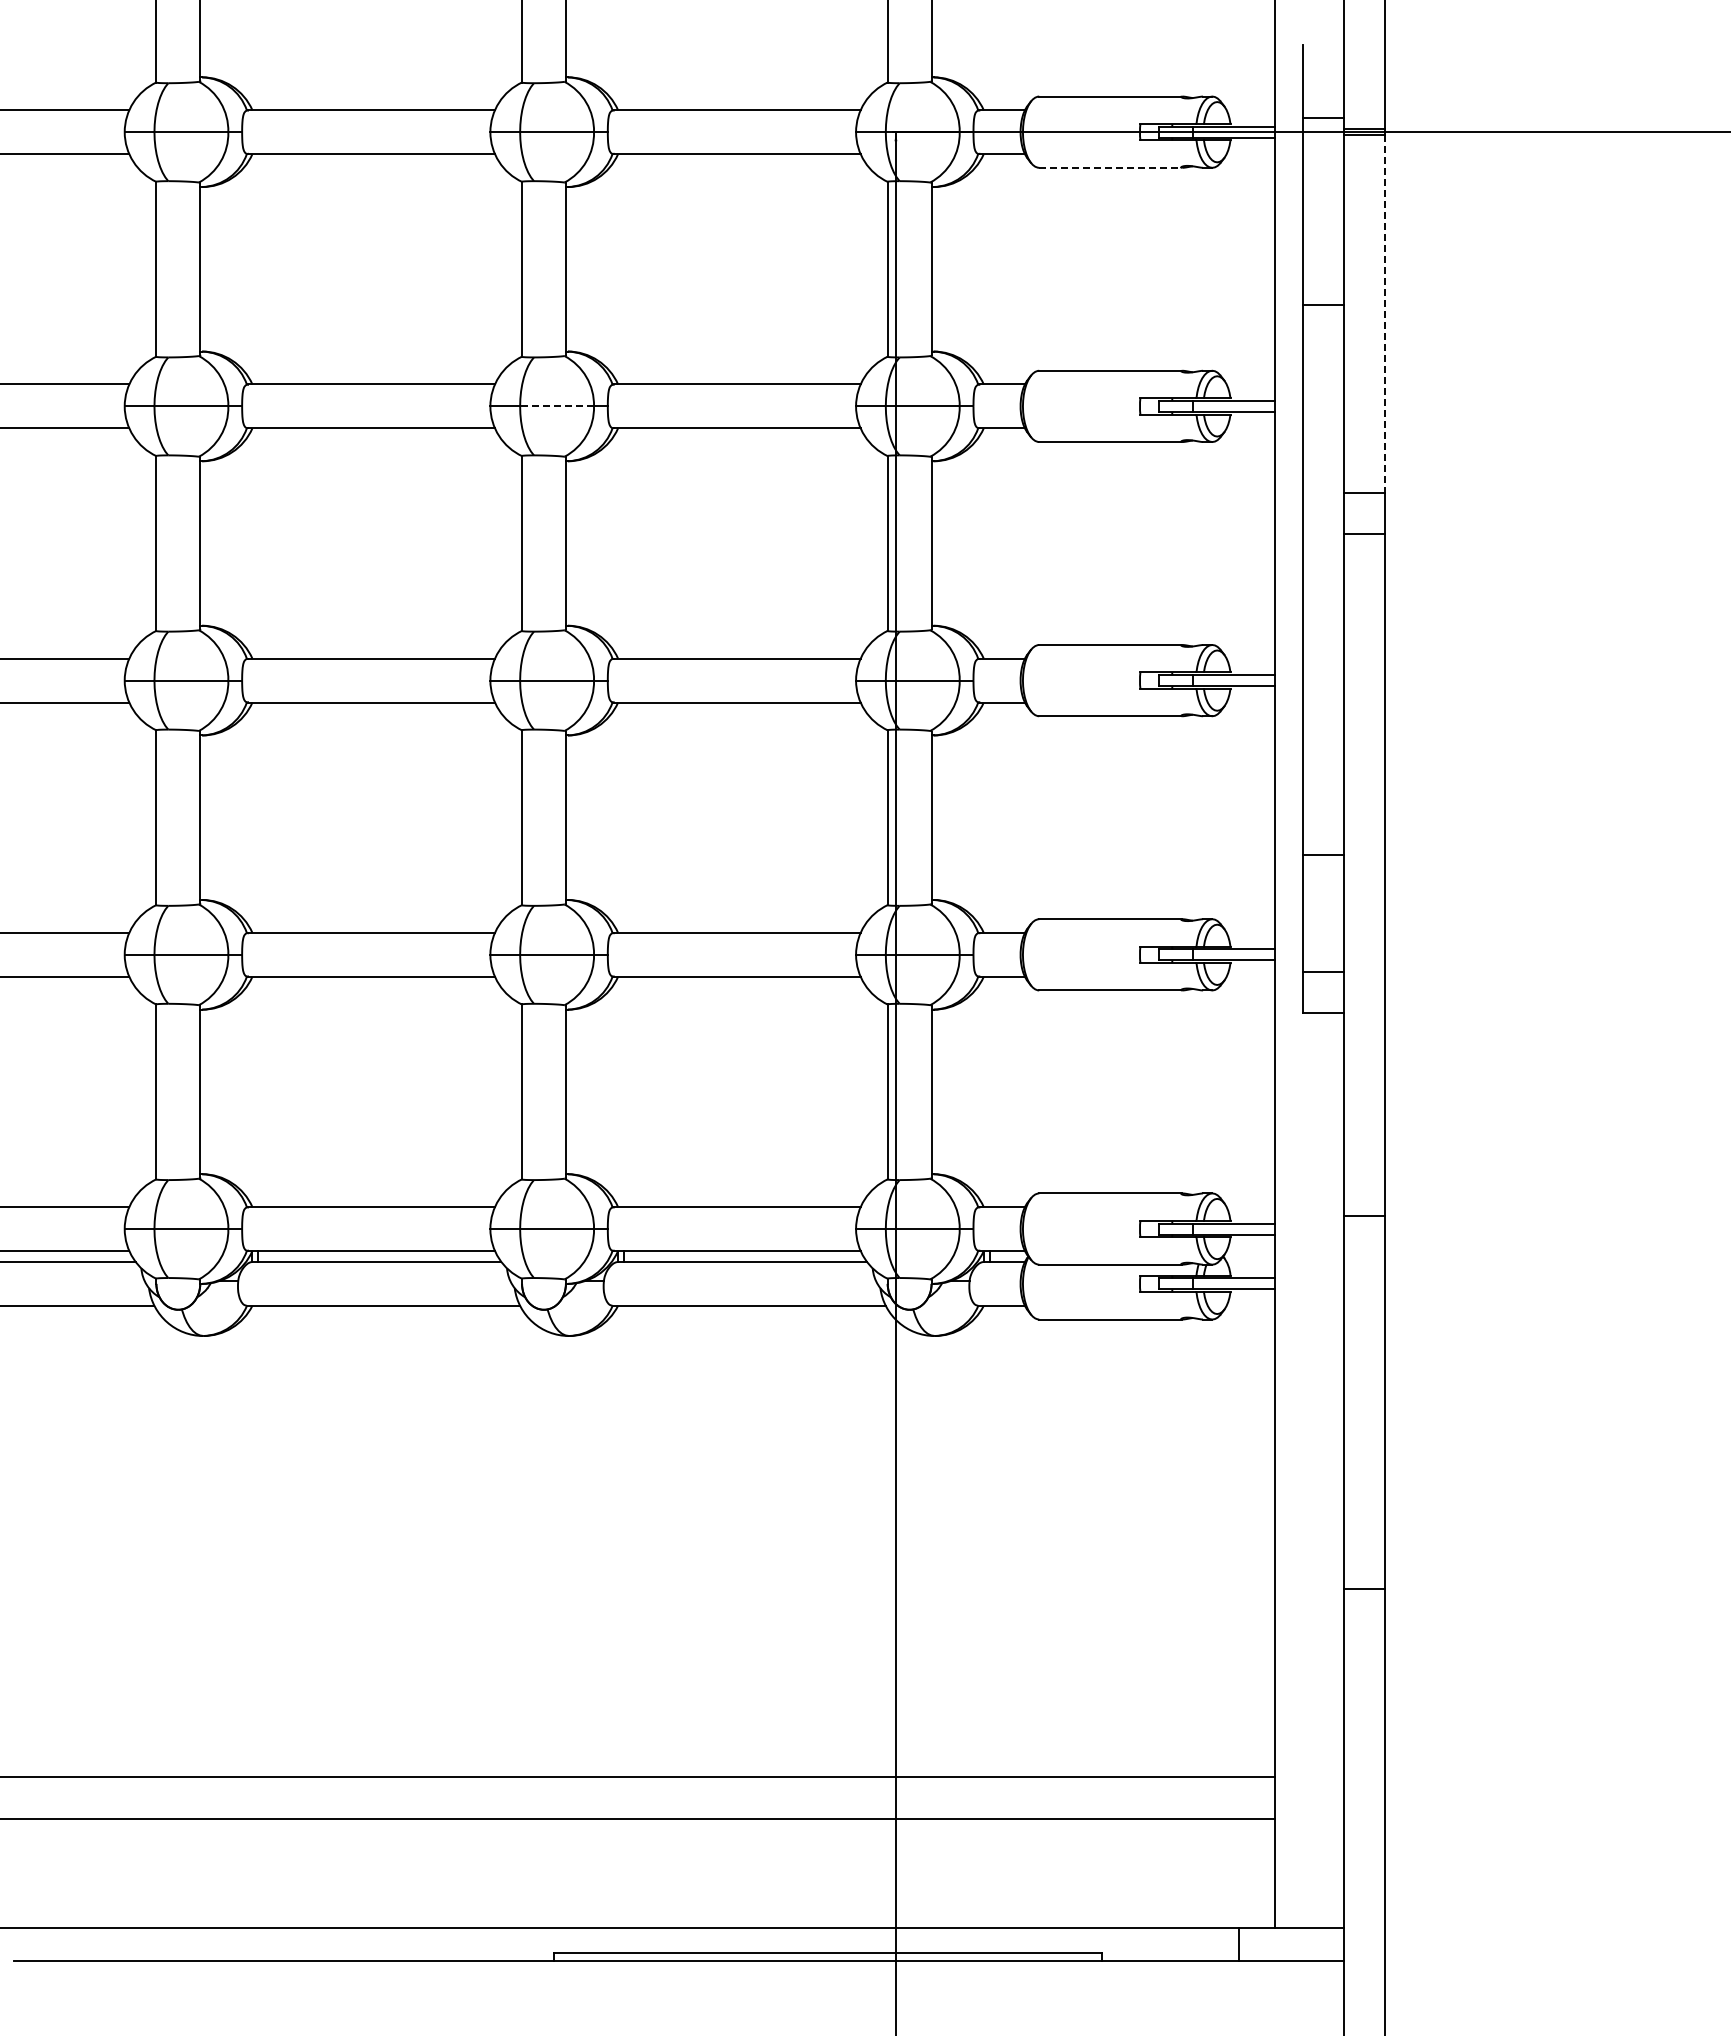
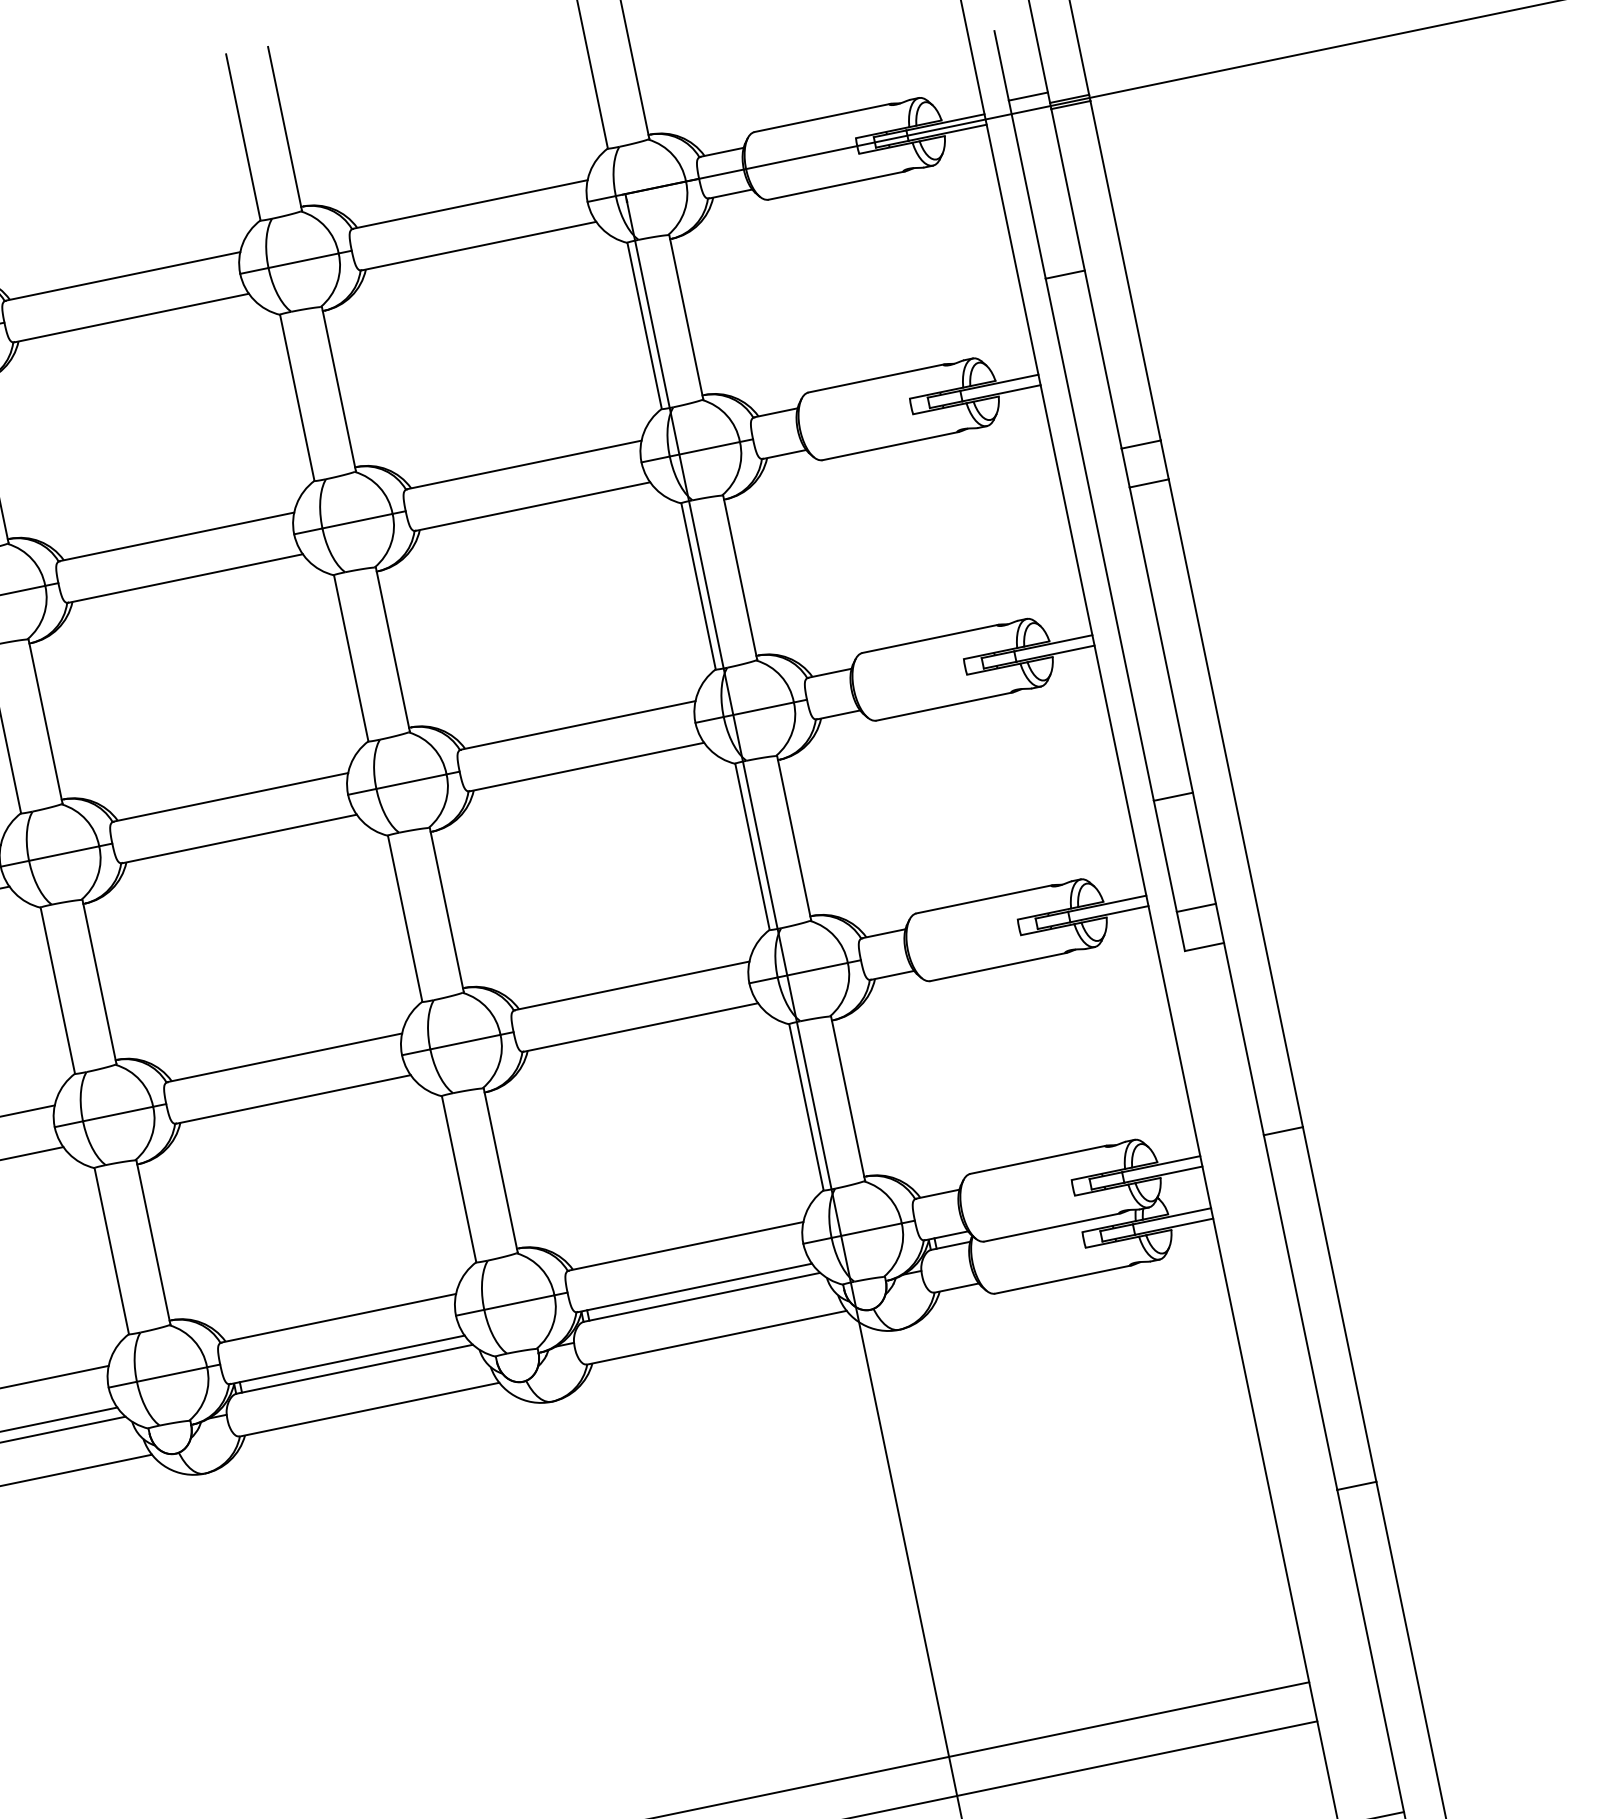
line: (1110, 167) -> (836, 185), dashed -> solid
line: (1384, 314) -> (1125, 271), dashed -> solid
line: (557, 406) -> (357, 521), dashed -> solid

